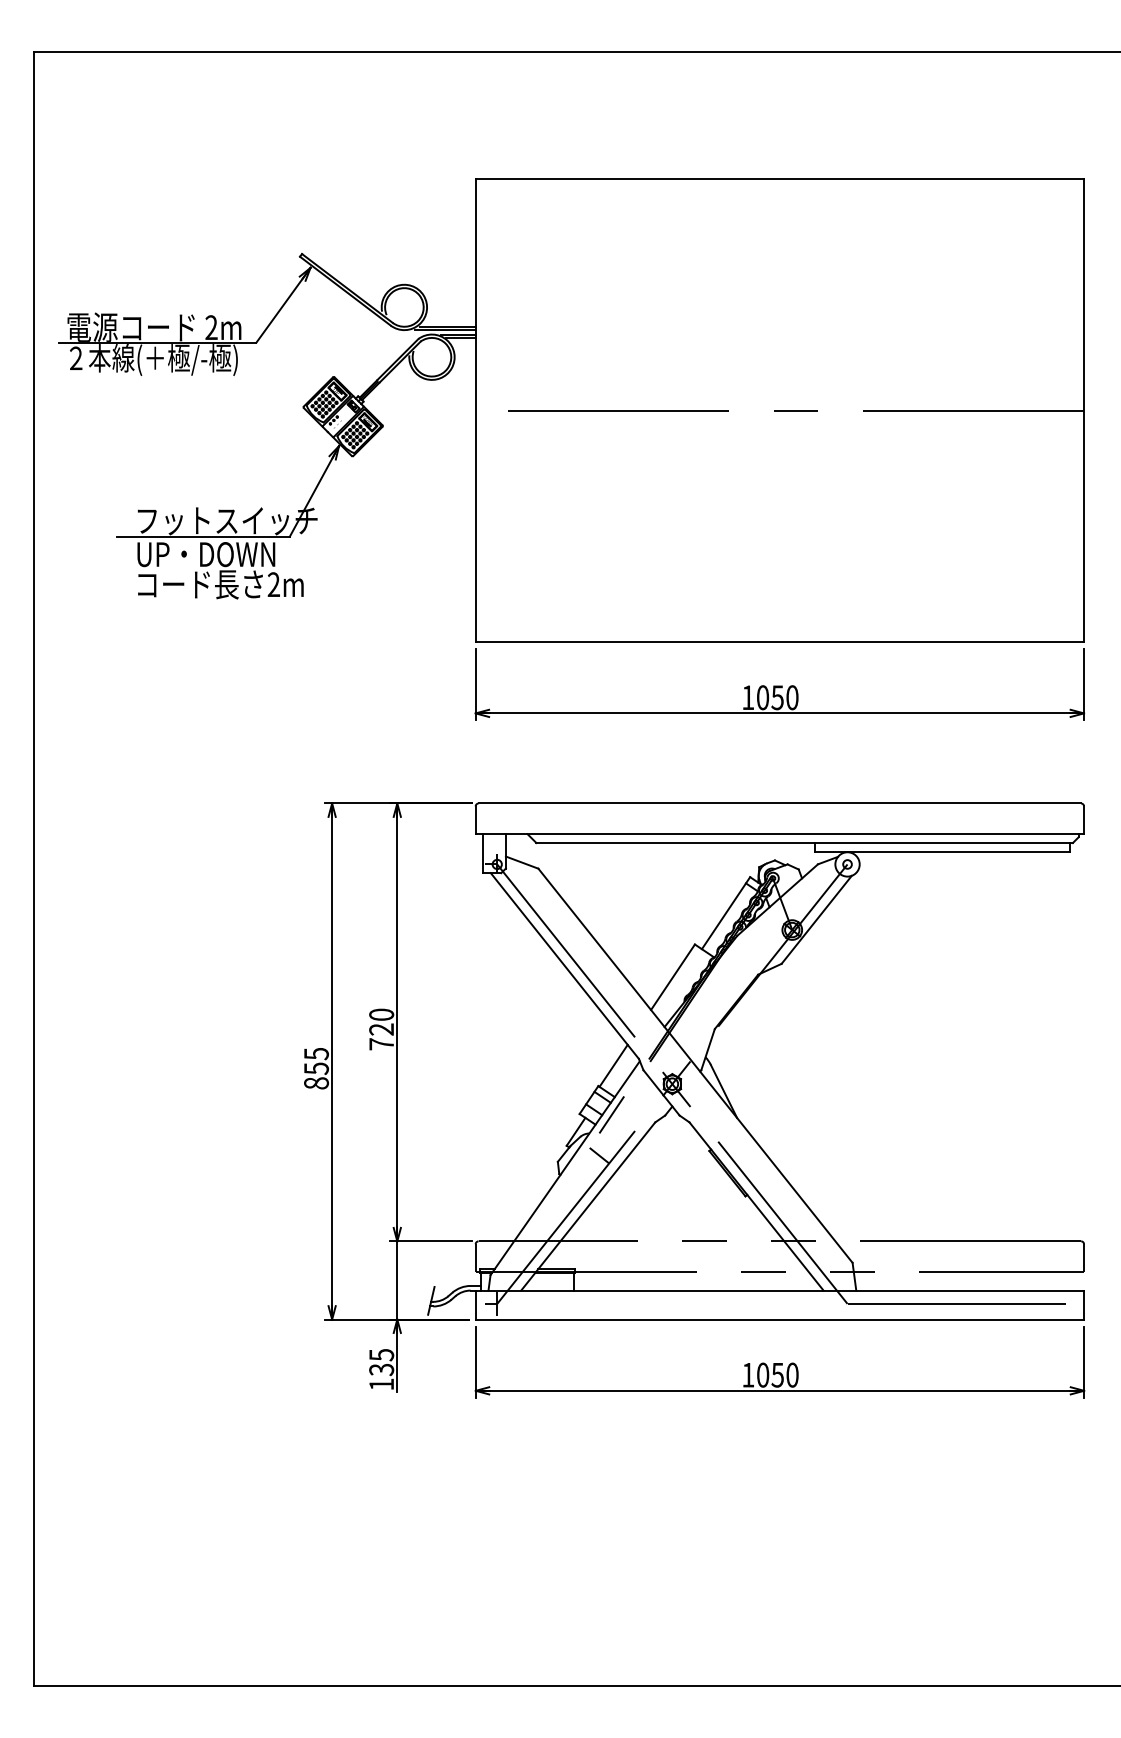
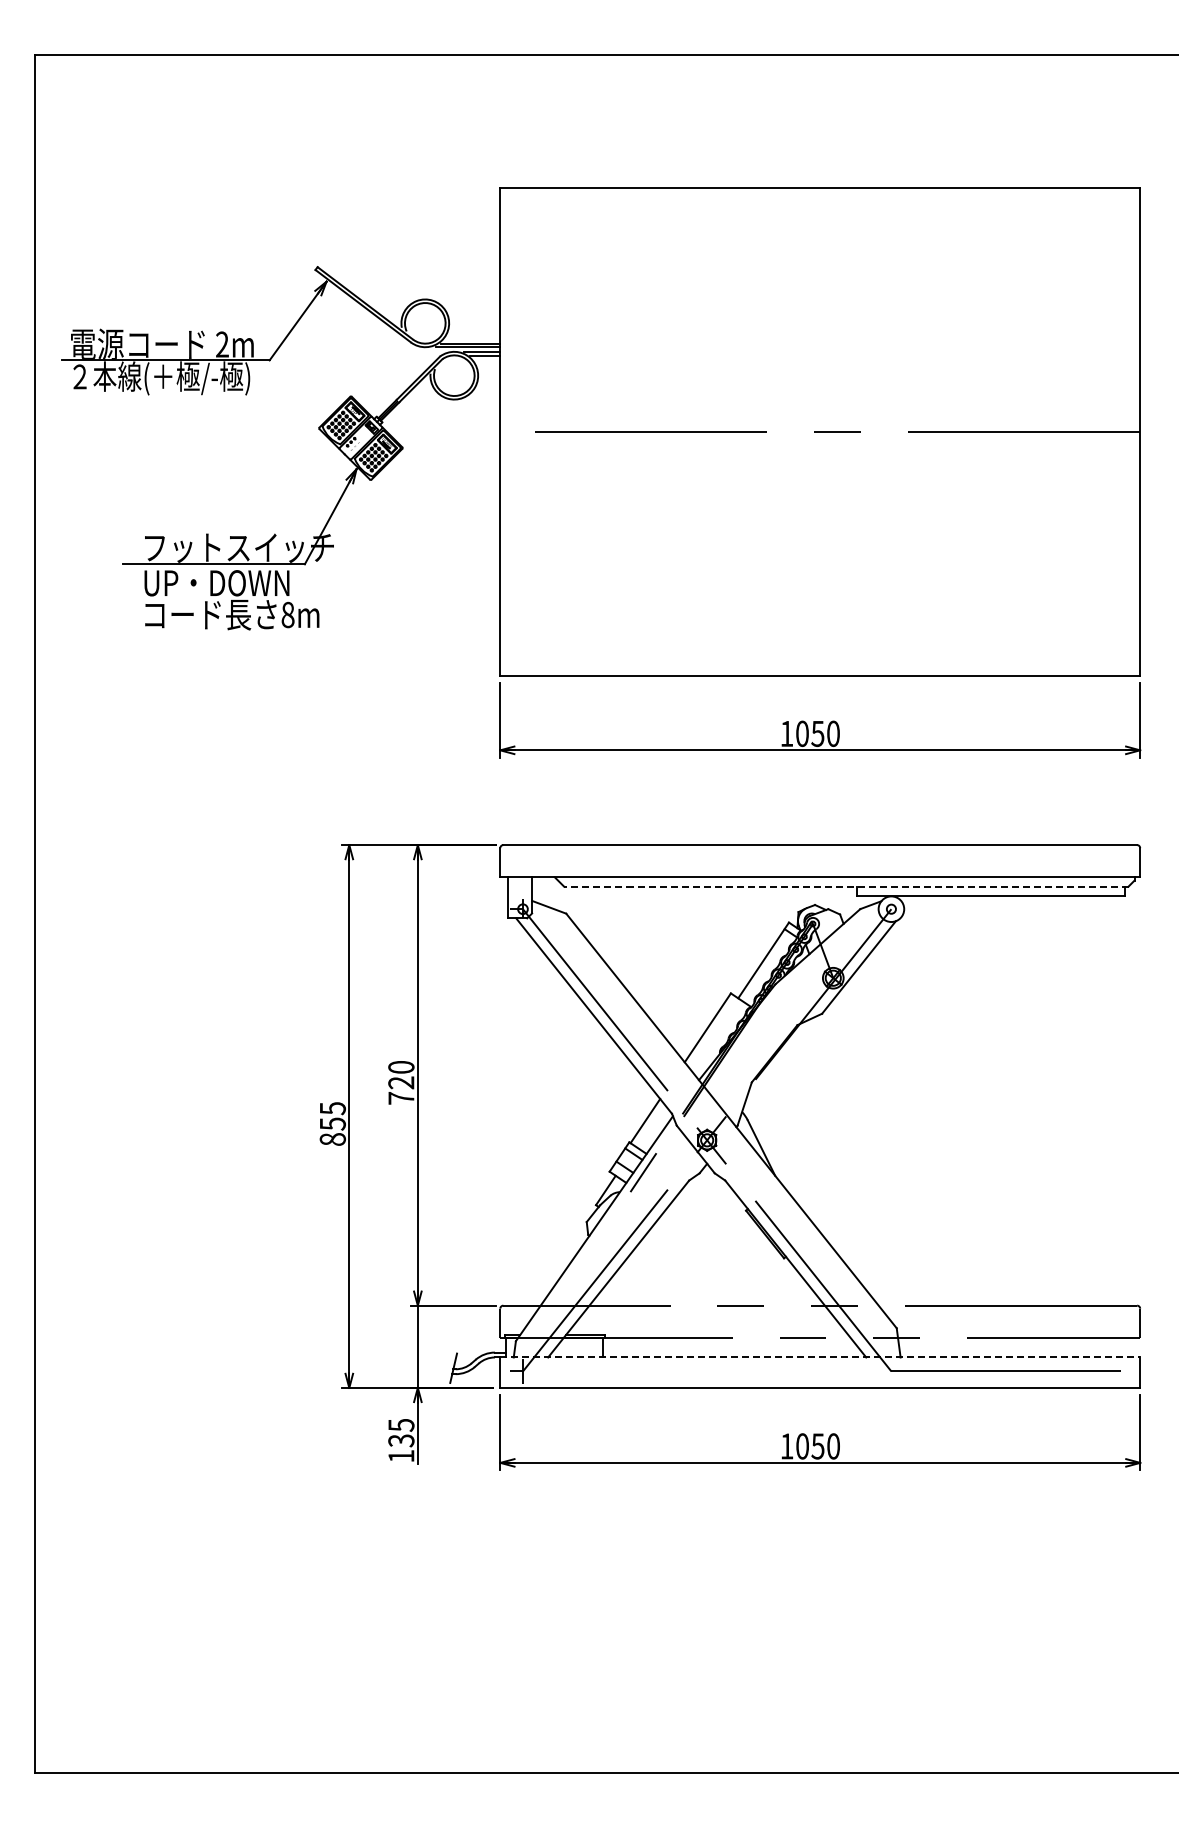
text: (273, 584) -> (287, 614), 2m -> 8m
line: (803, 842) -> (845, 886), solid -> dashed
line: (599, 1155) -> (630, 1215), removed
line: (780, 1290) -> (820, 1357), solid -> dashed

